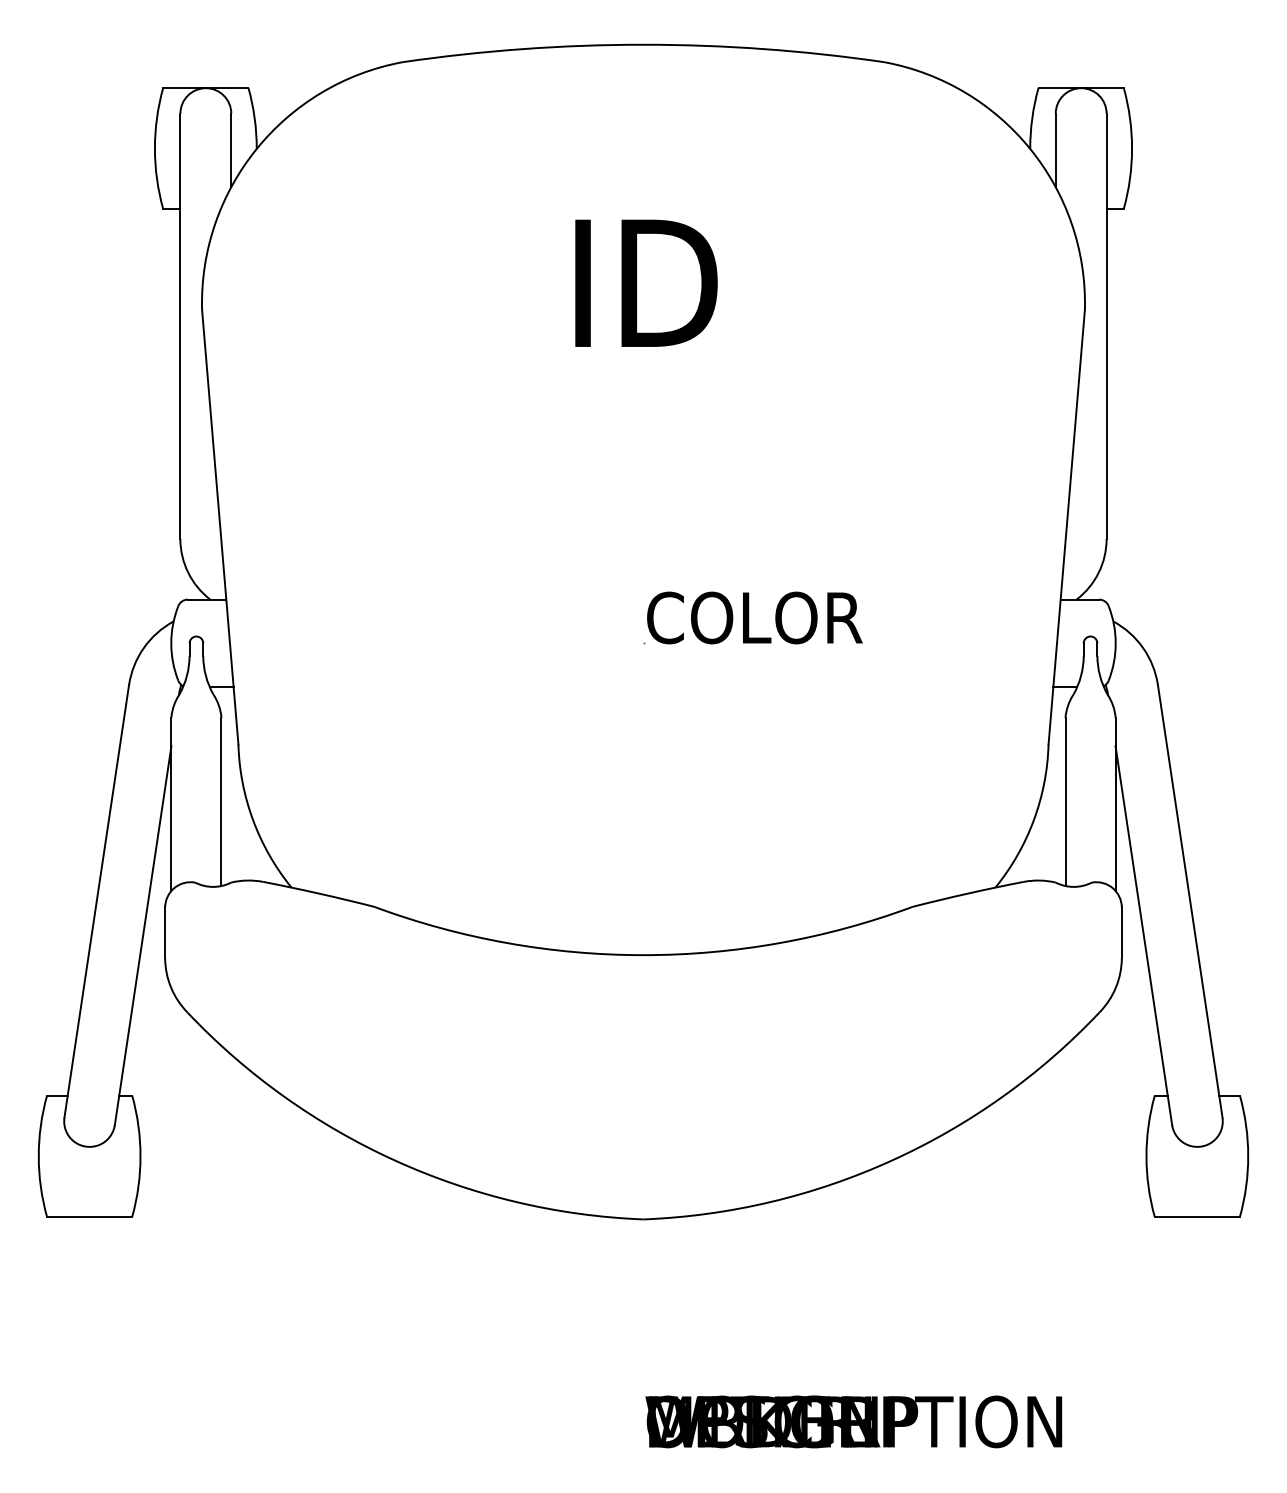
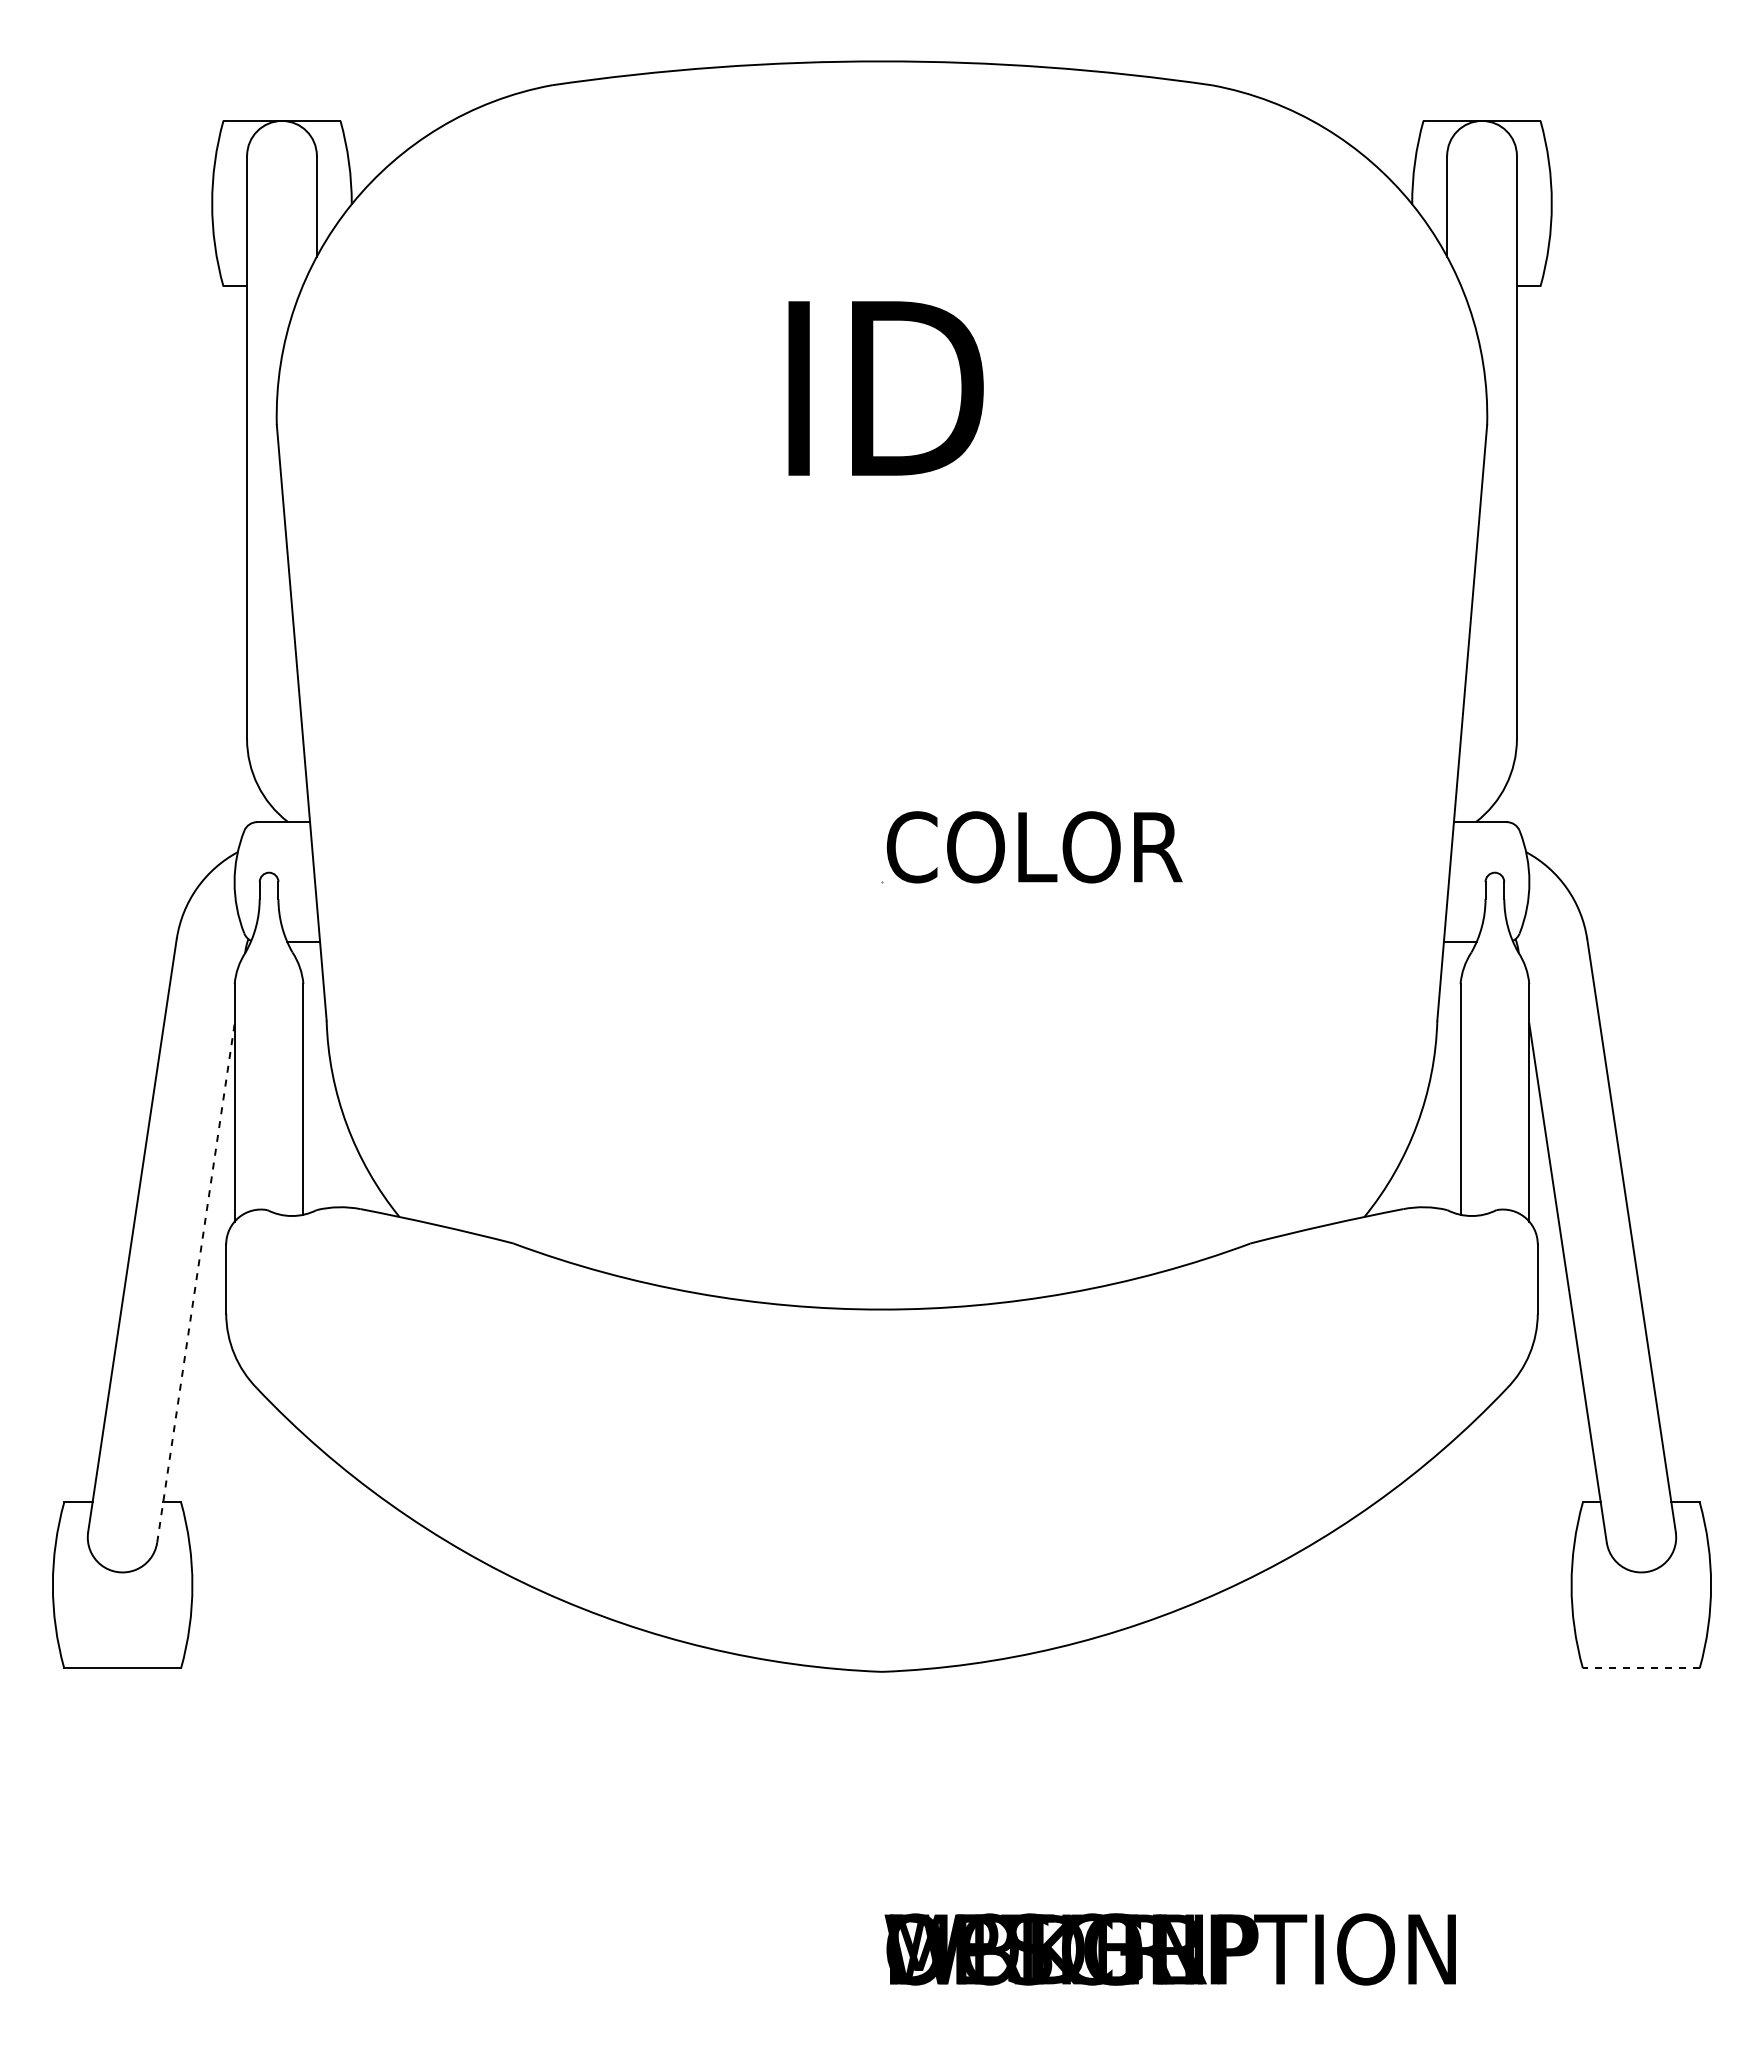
line: (142, 935) -> (195, 1282), solid -> dashed
line: (1196, 1216) -> (1640, 1668), solid -> dashed

